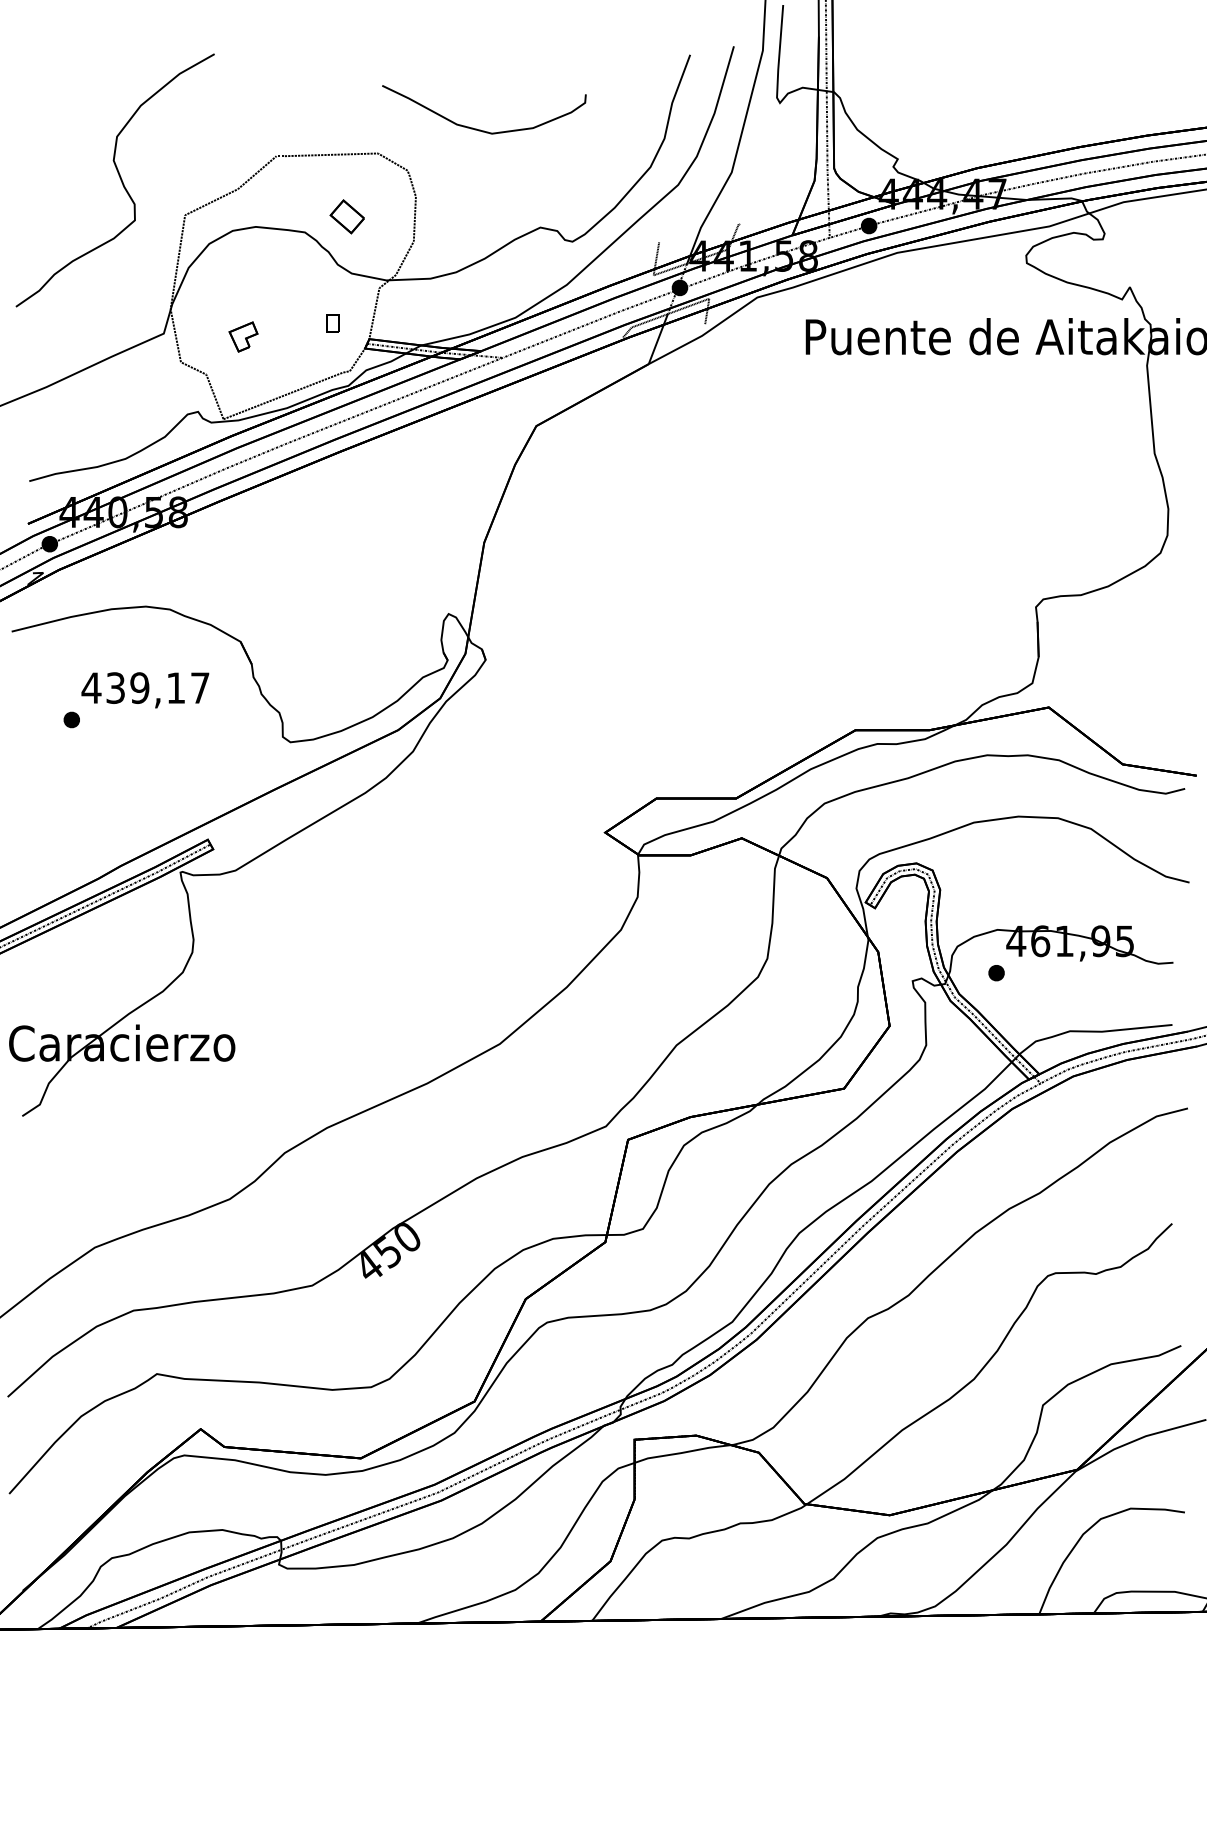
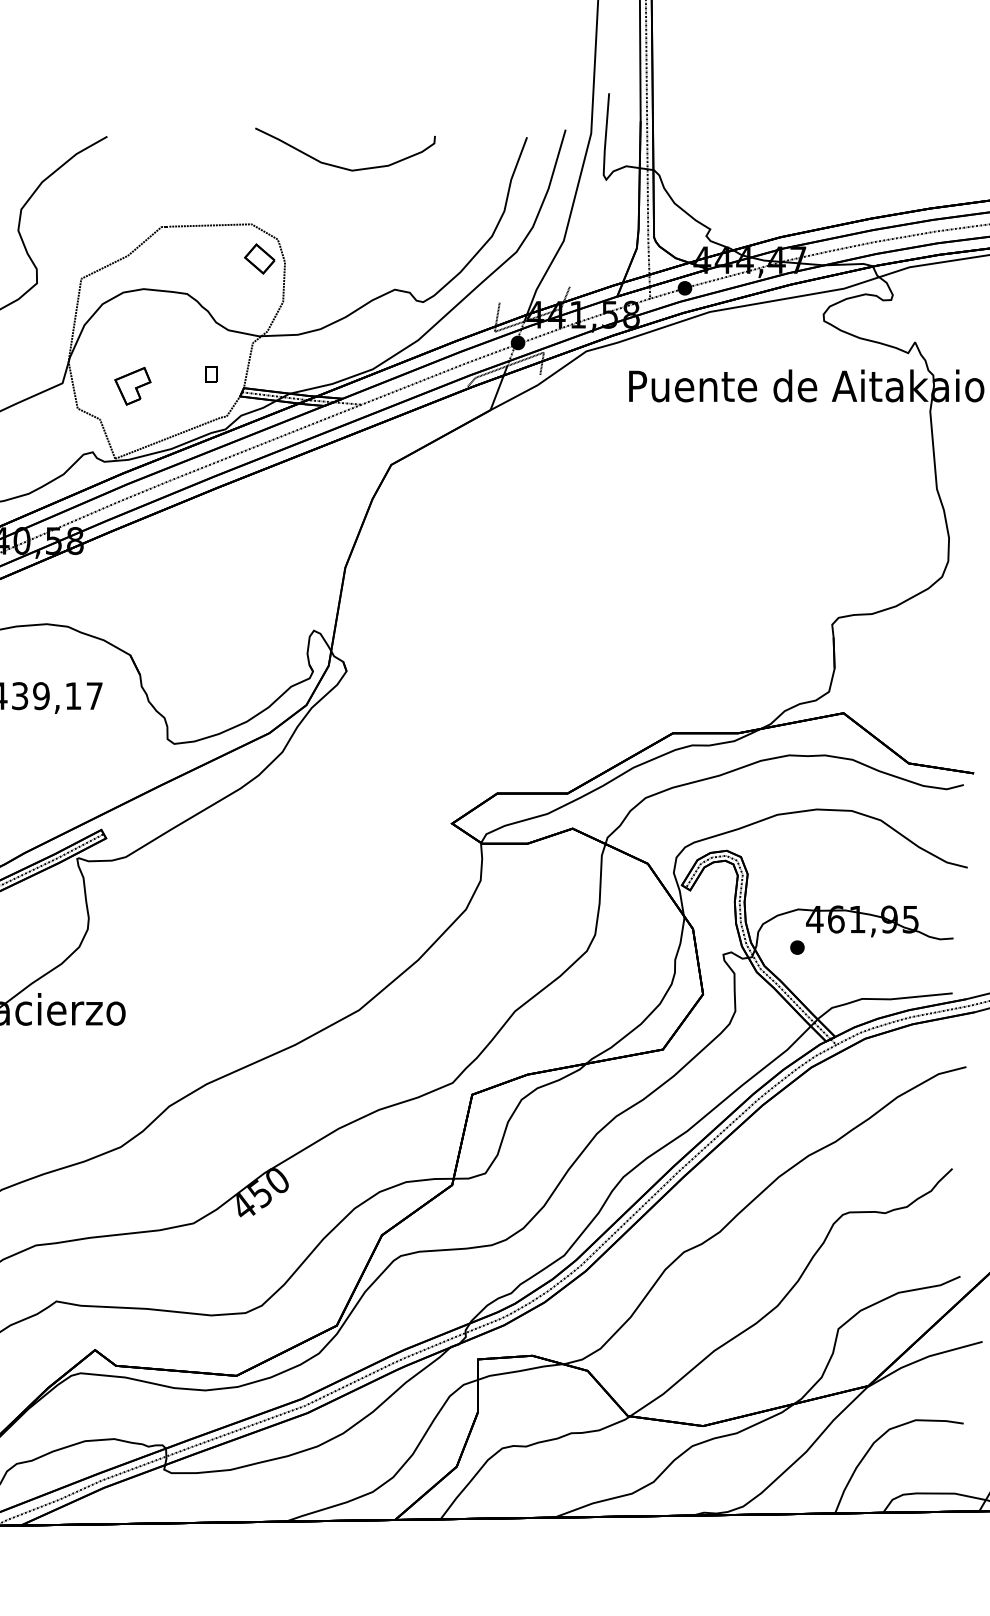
curve: (480, 129) -> (342, 166), moved
part: (346, 216) -> (259, 258), moved
part: (243, 336) -> (132, 385), size x1.43

